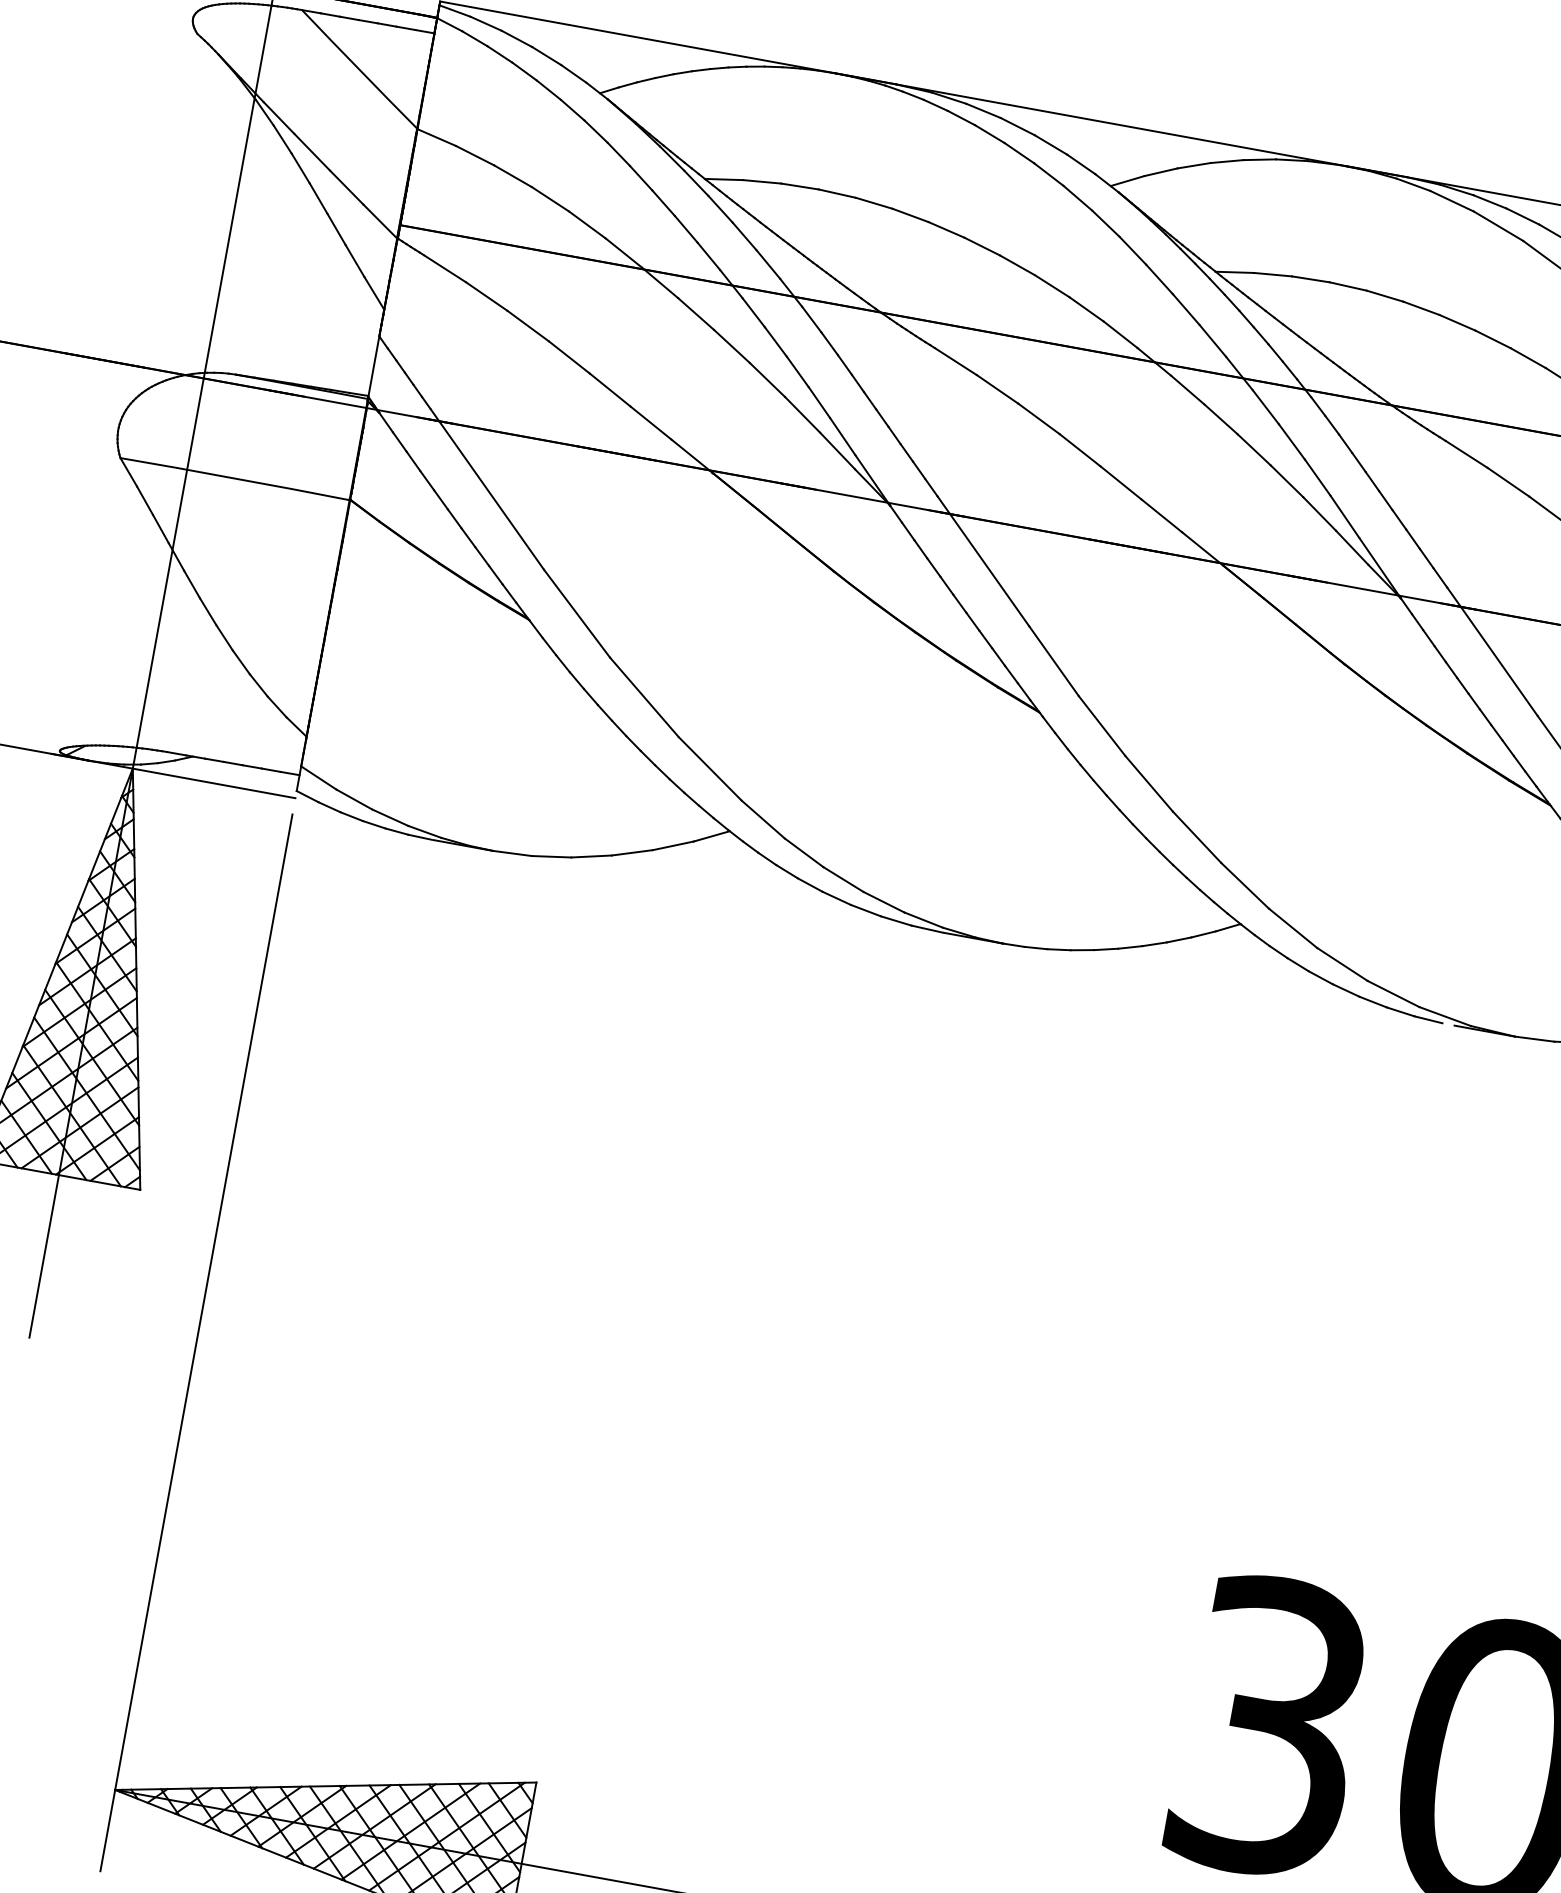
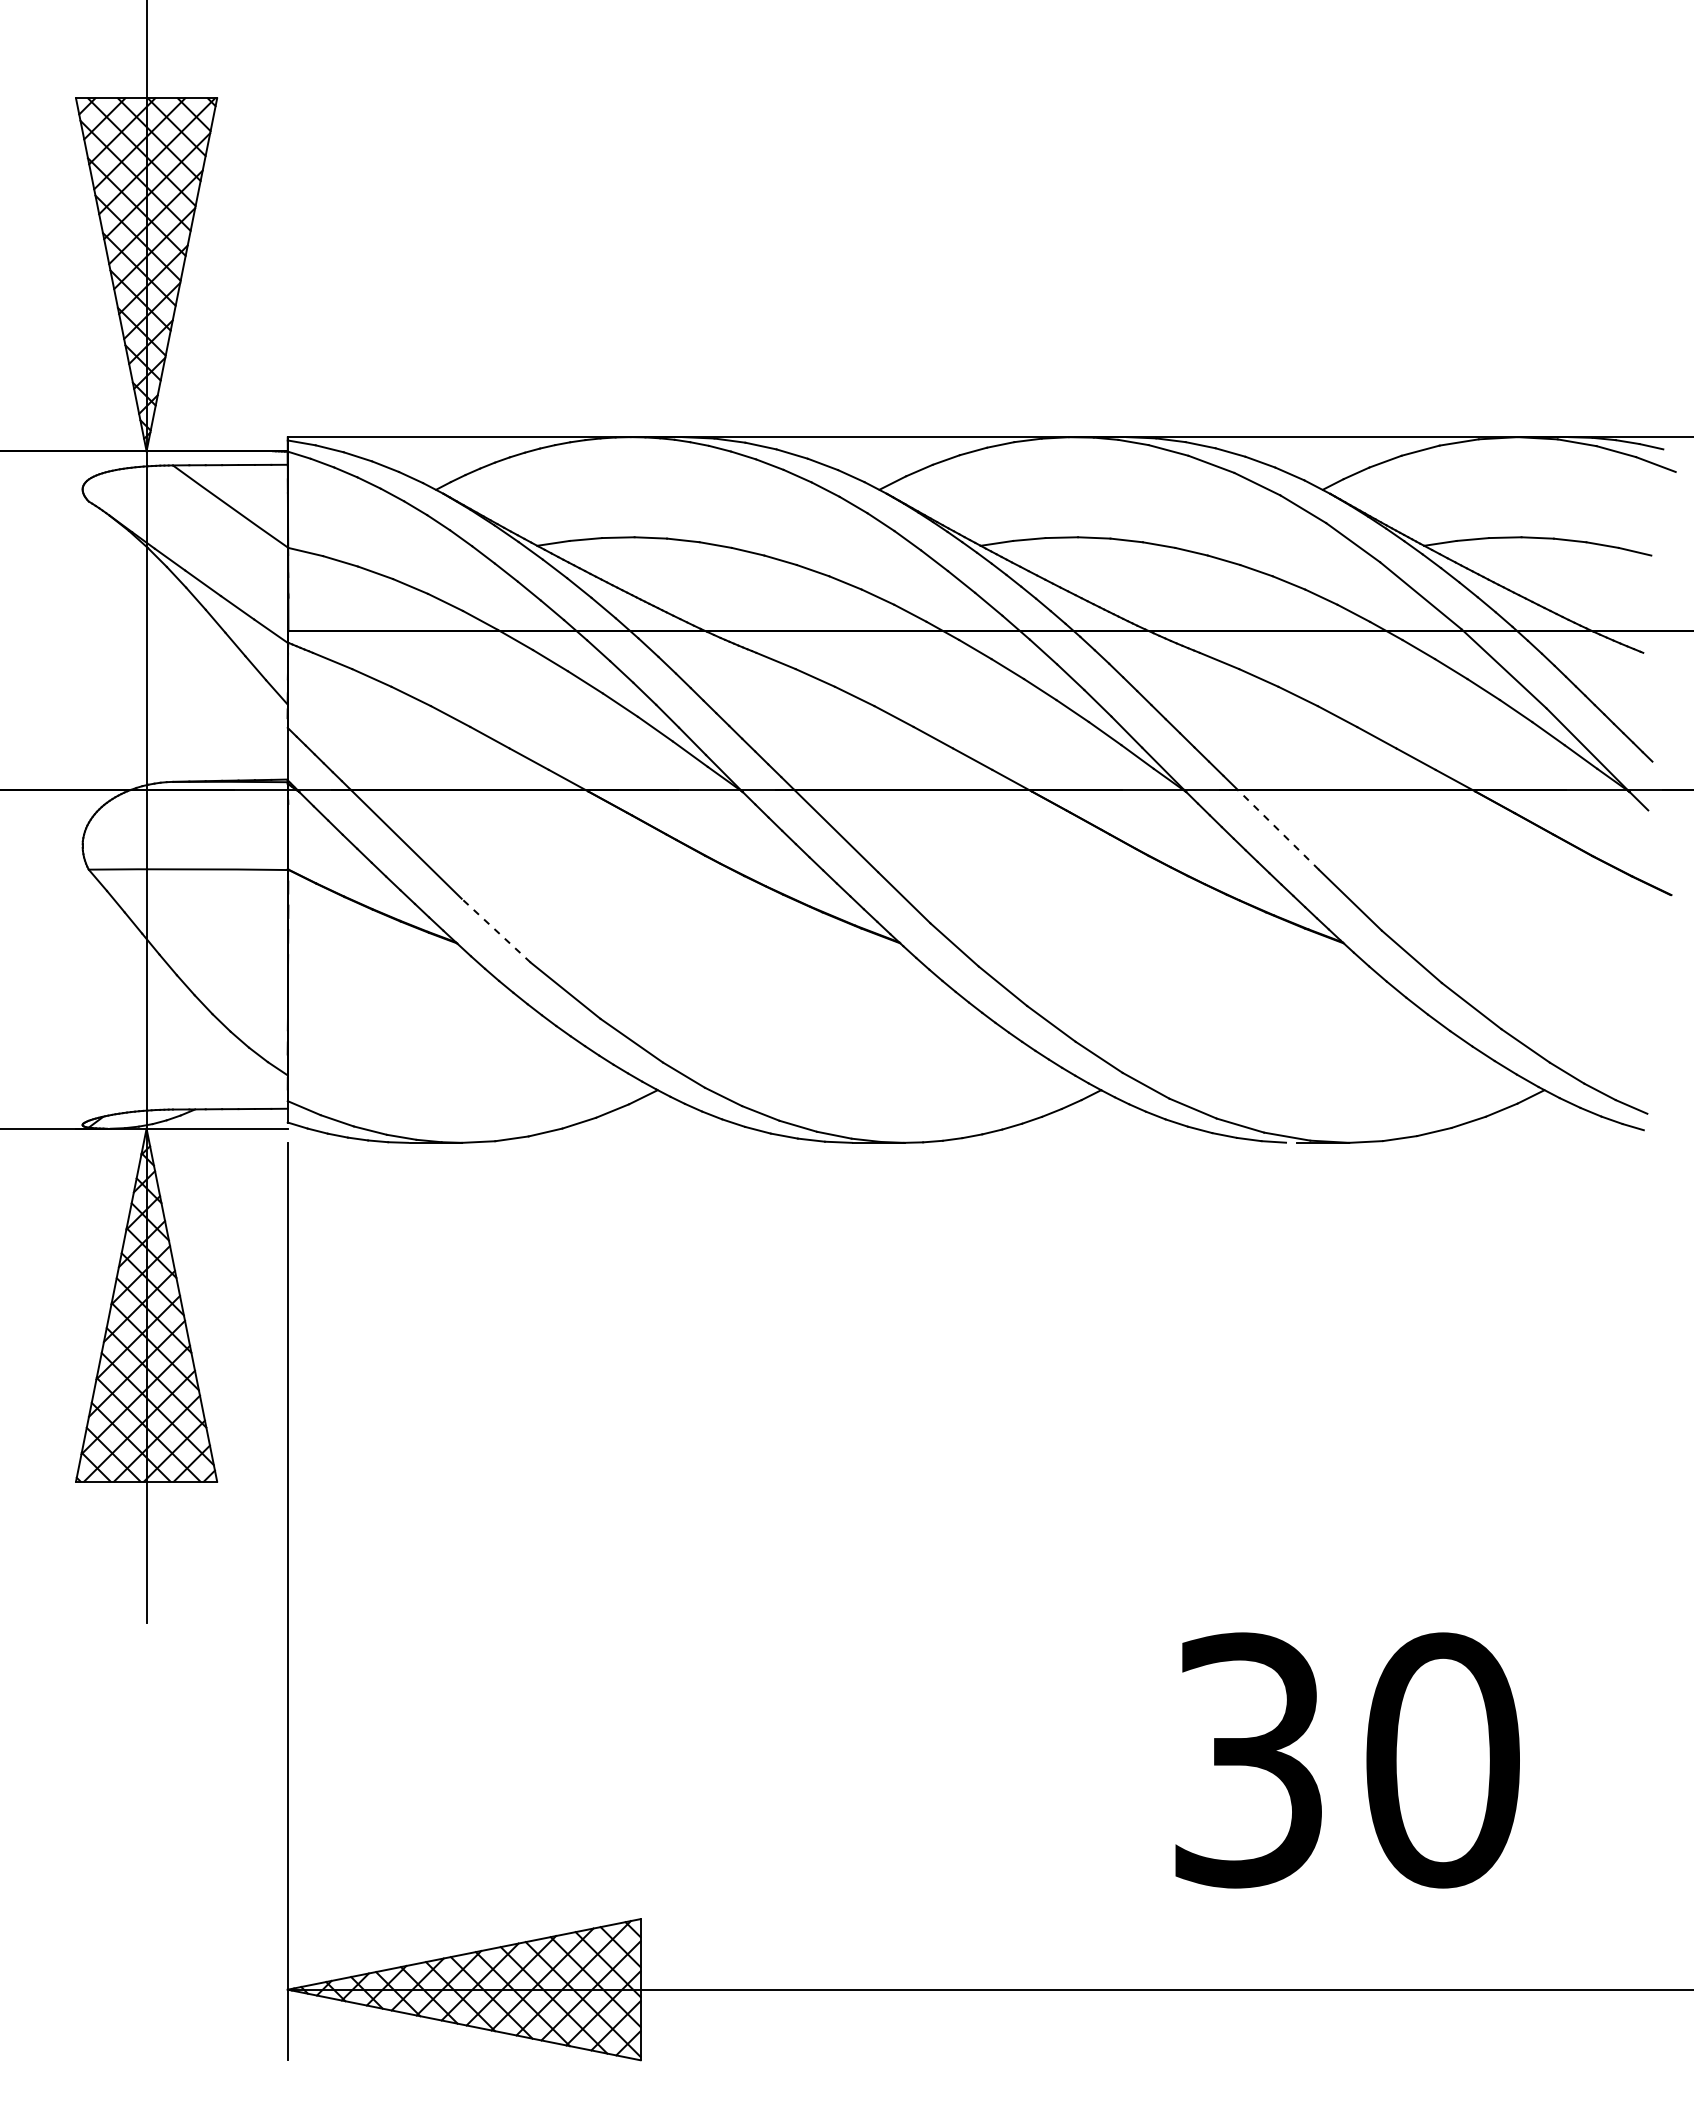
line: (576, 613) -> (495, 930), solid -> dashed
line: (1499, 660) -> (1278, 829), solid -> dashed

